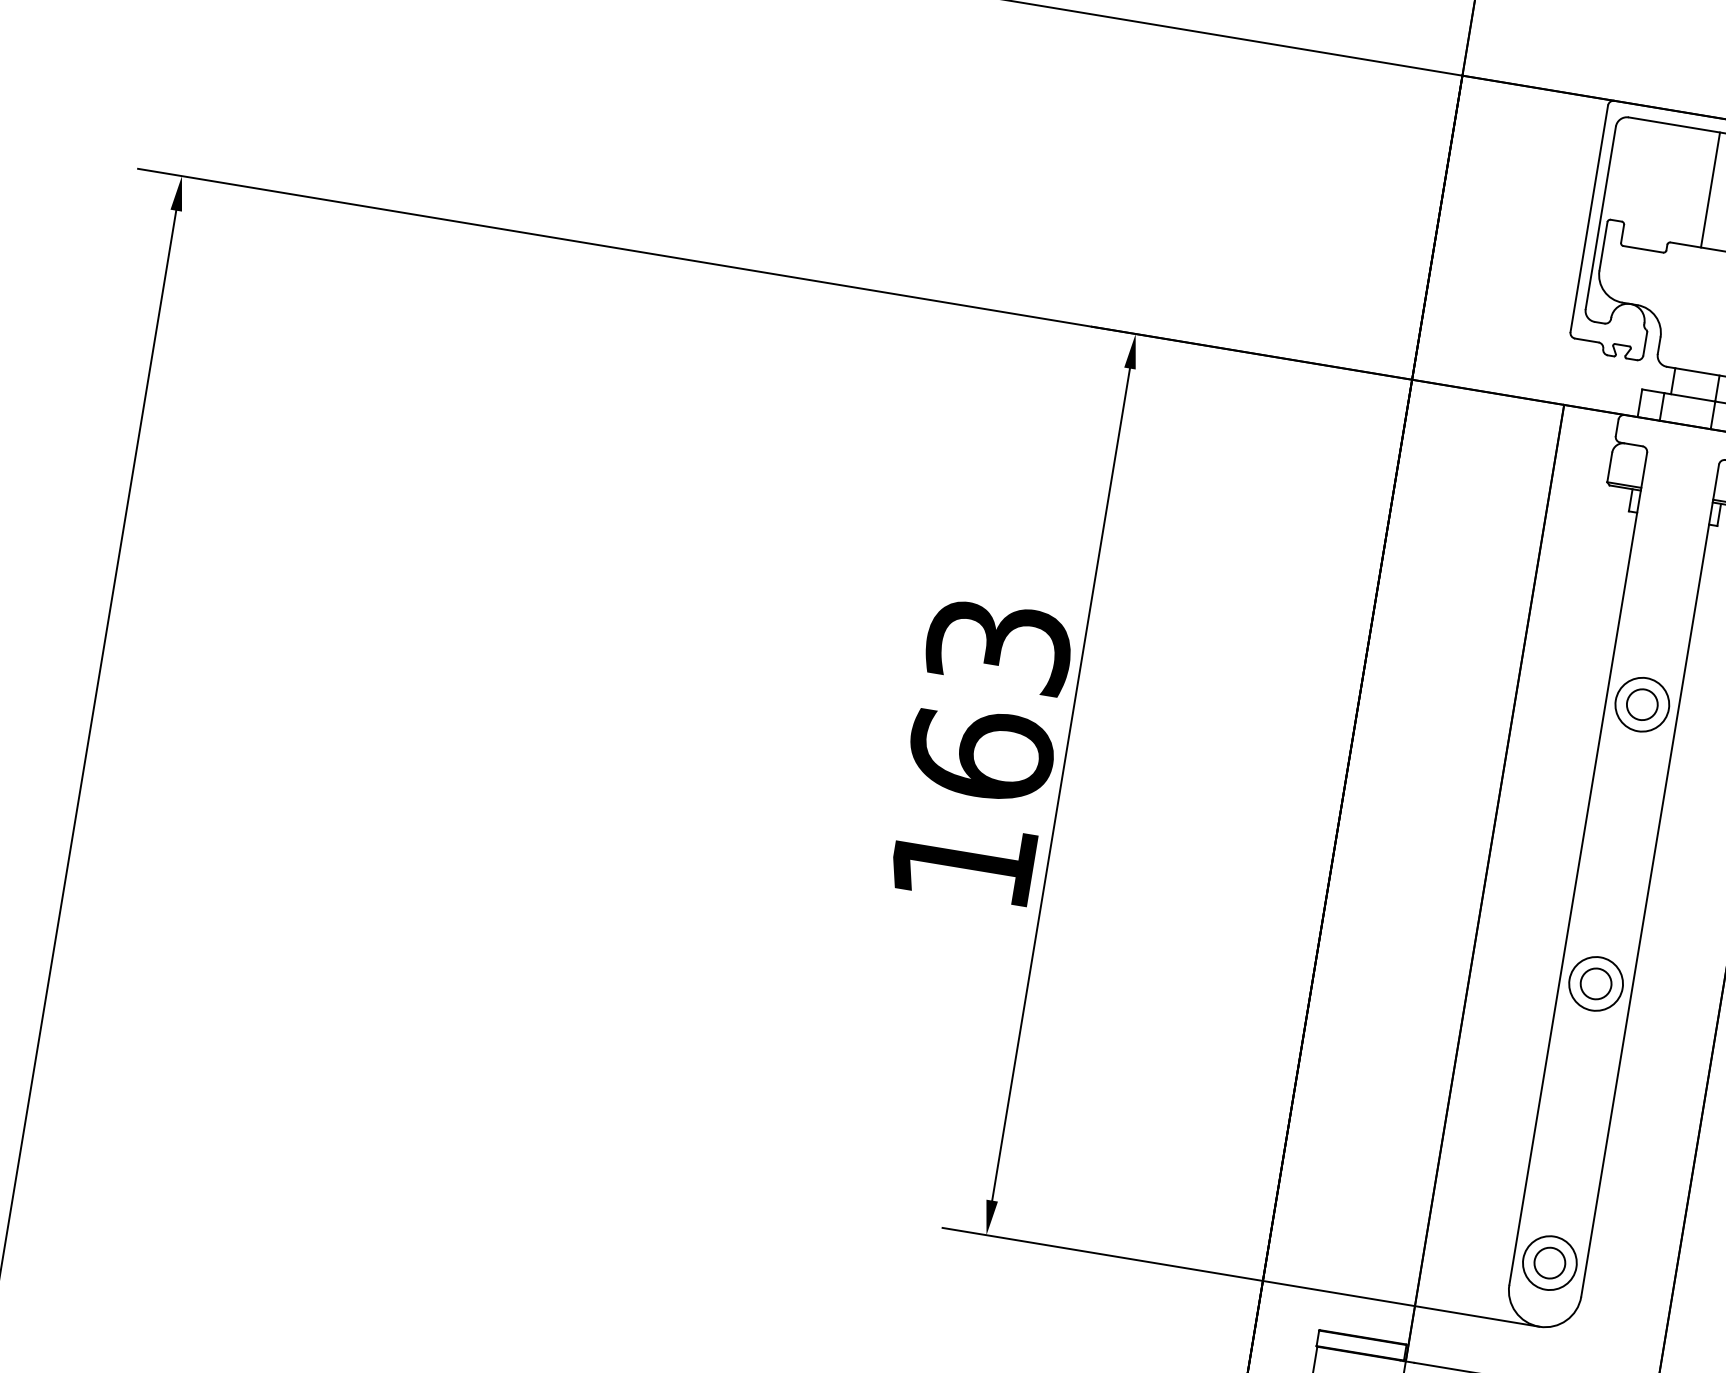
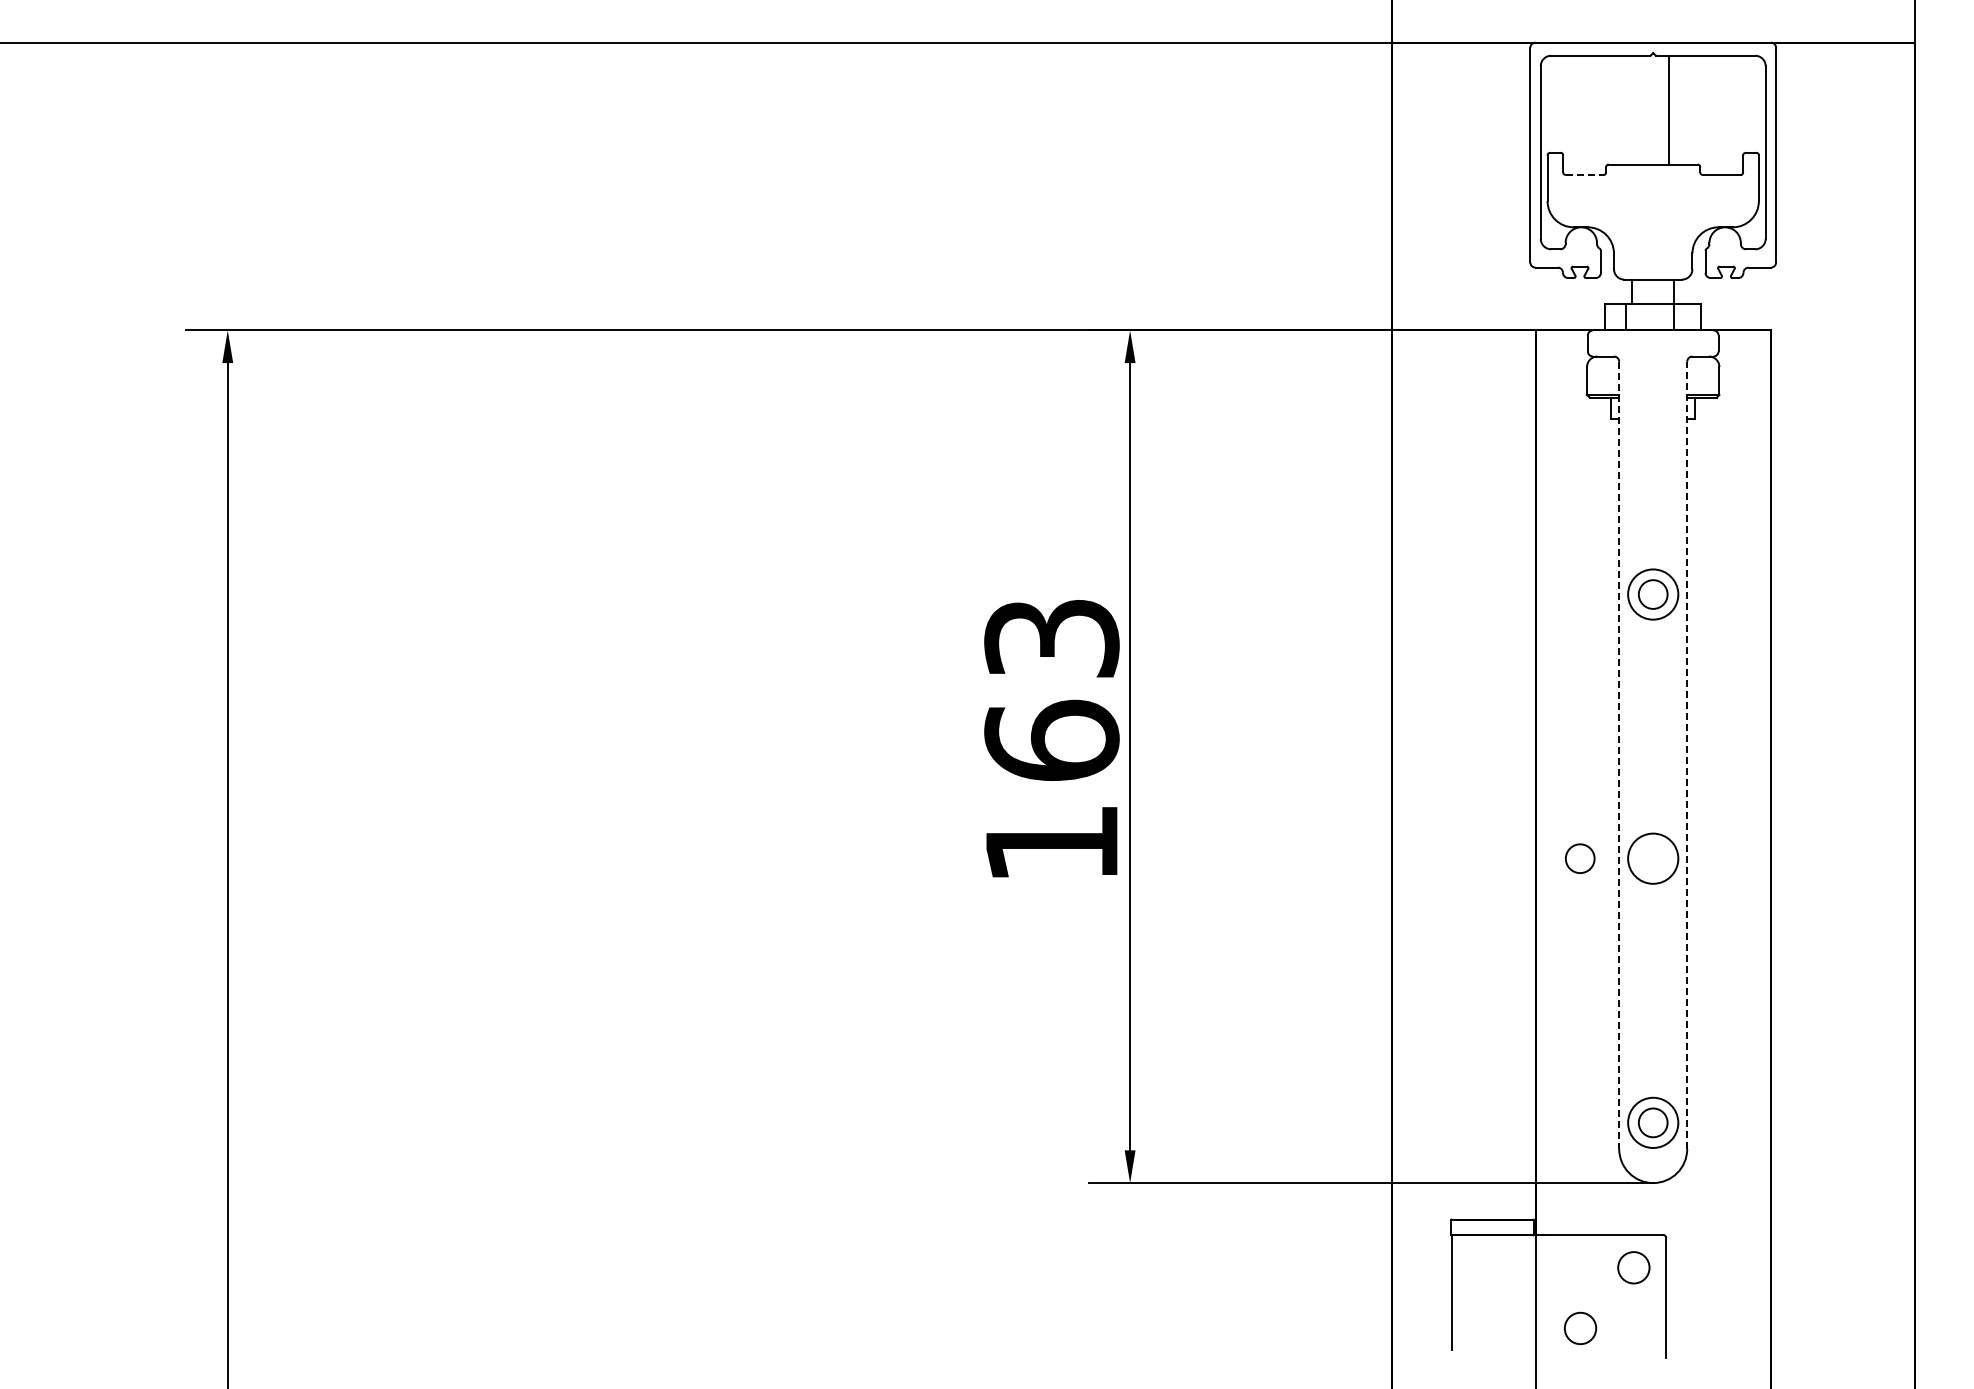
line: (1710, 189) -> (1637, 109), removed
line: (1643, 249) -> (1584, 175), solid -> dashed
line: (1578, 868) -> (1619, 755), solid -> dashed
line: (1650, 880) -> (1687, 755), solid -> dashed
circle: (1596, 983) -> (1580, 858), moved

